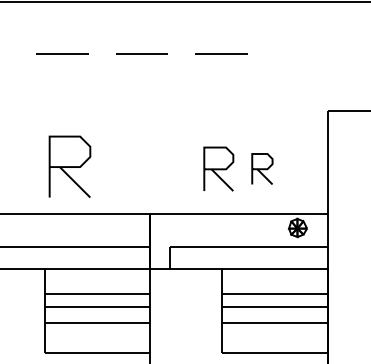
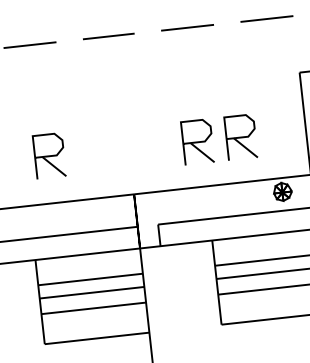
line: (300, 53) -> (266, 18), added
part: (69, 166) -> (49, 155), size x0.71
part: (262, 168) -> (241, 136), size x1.43

